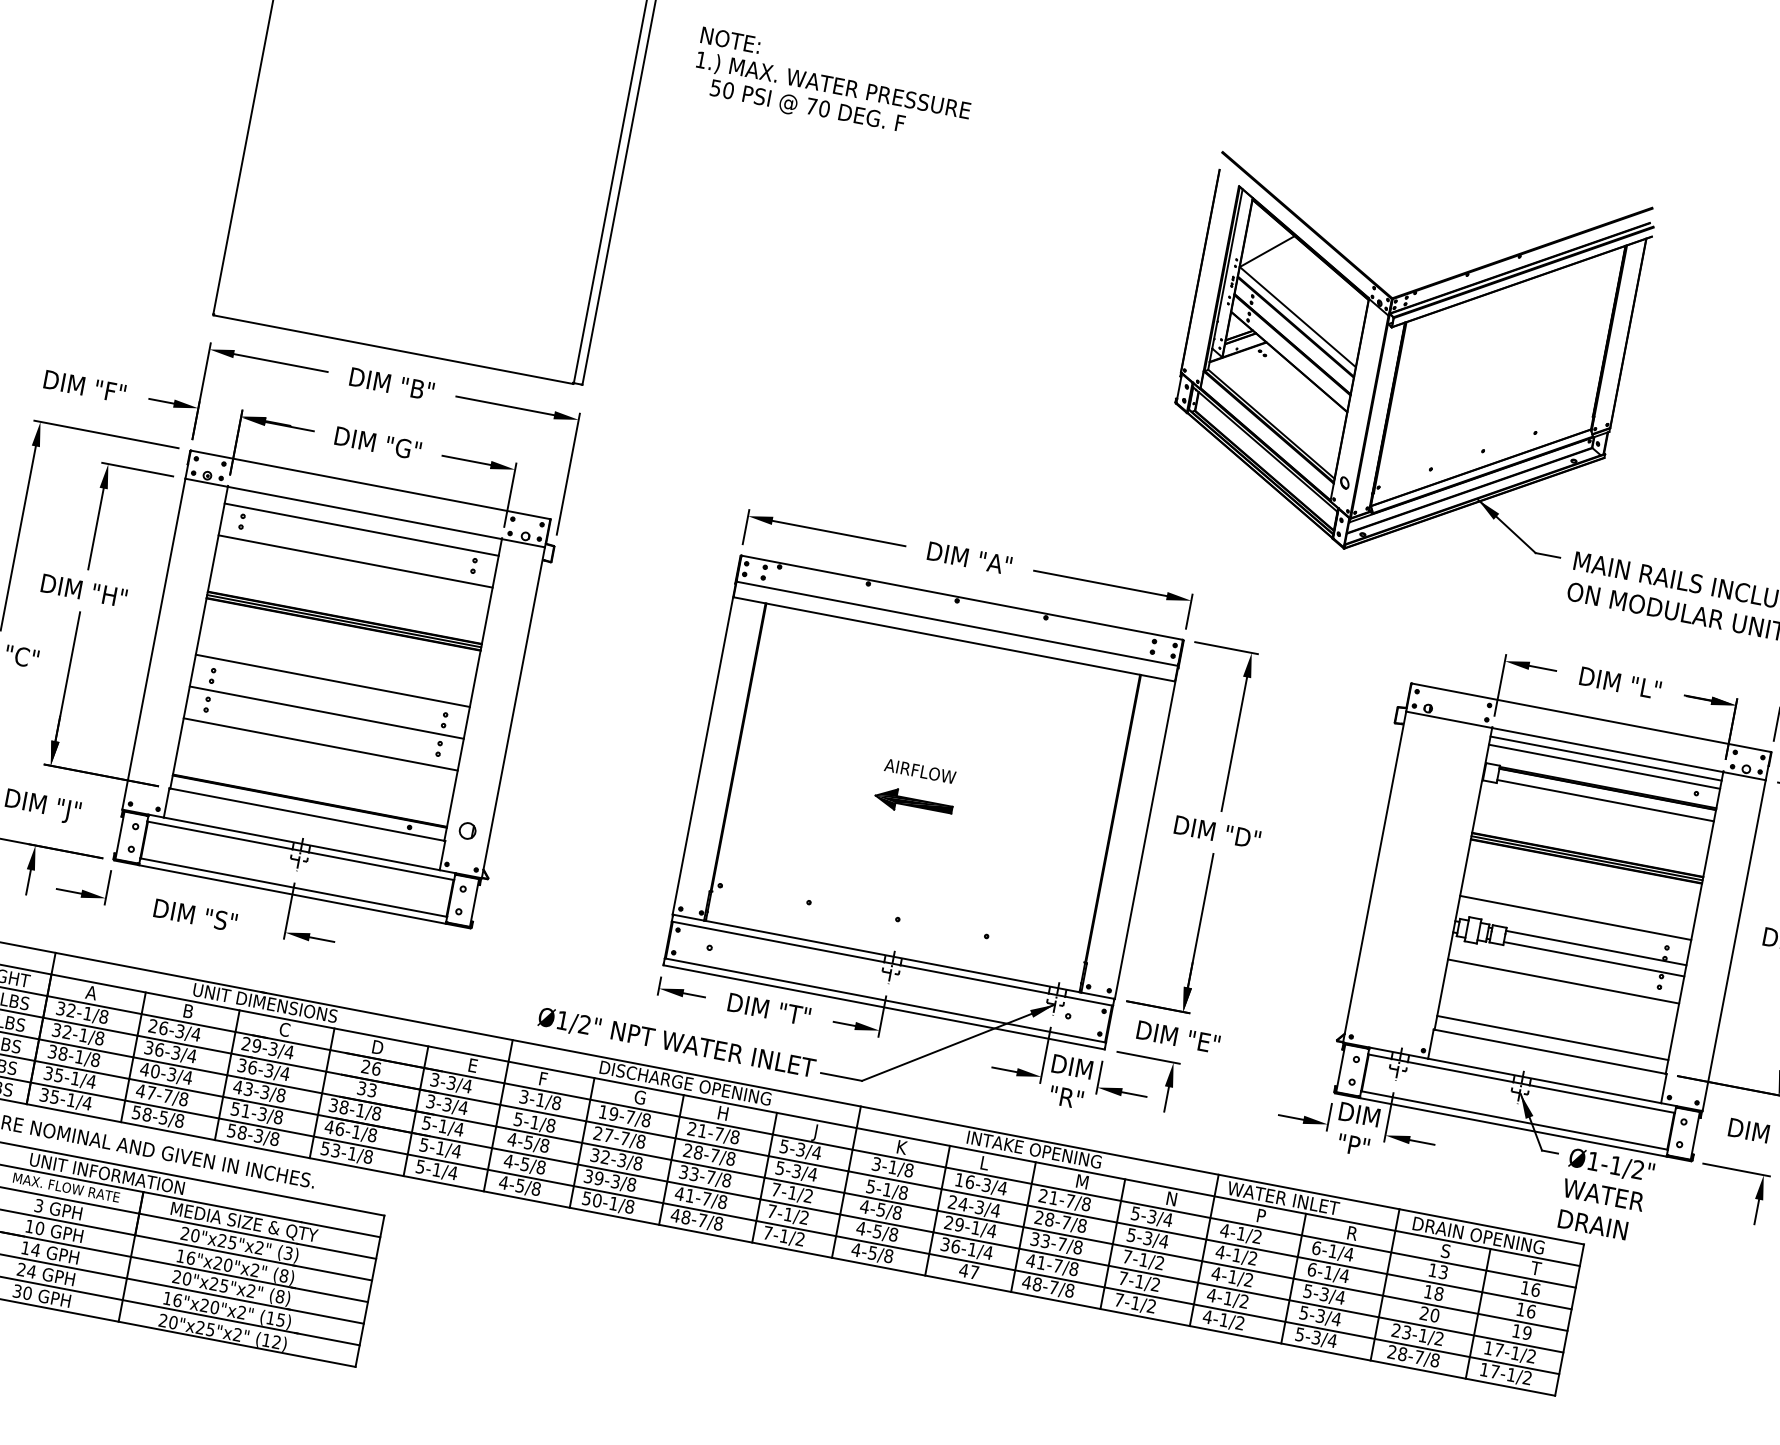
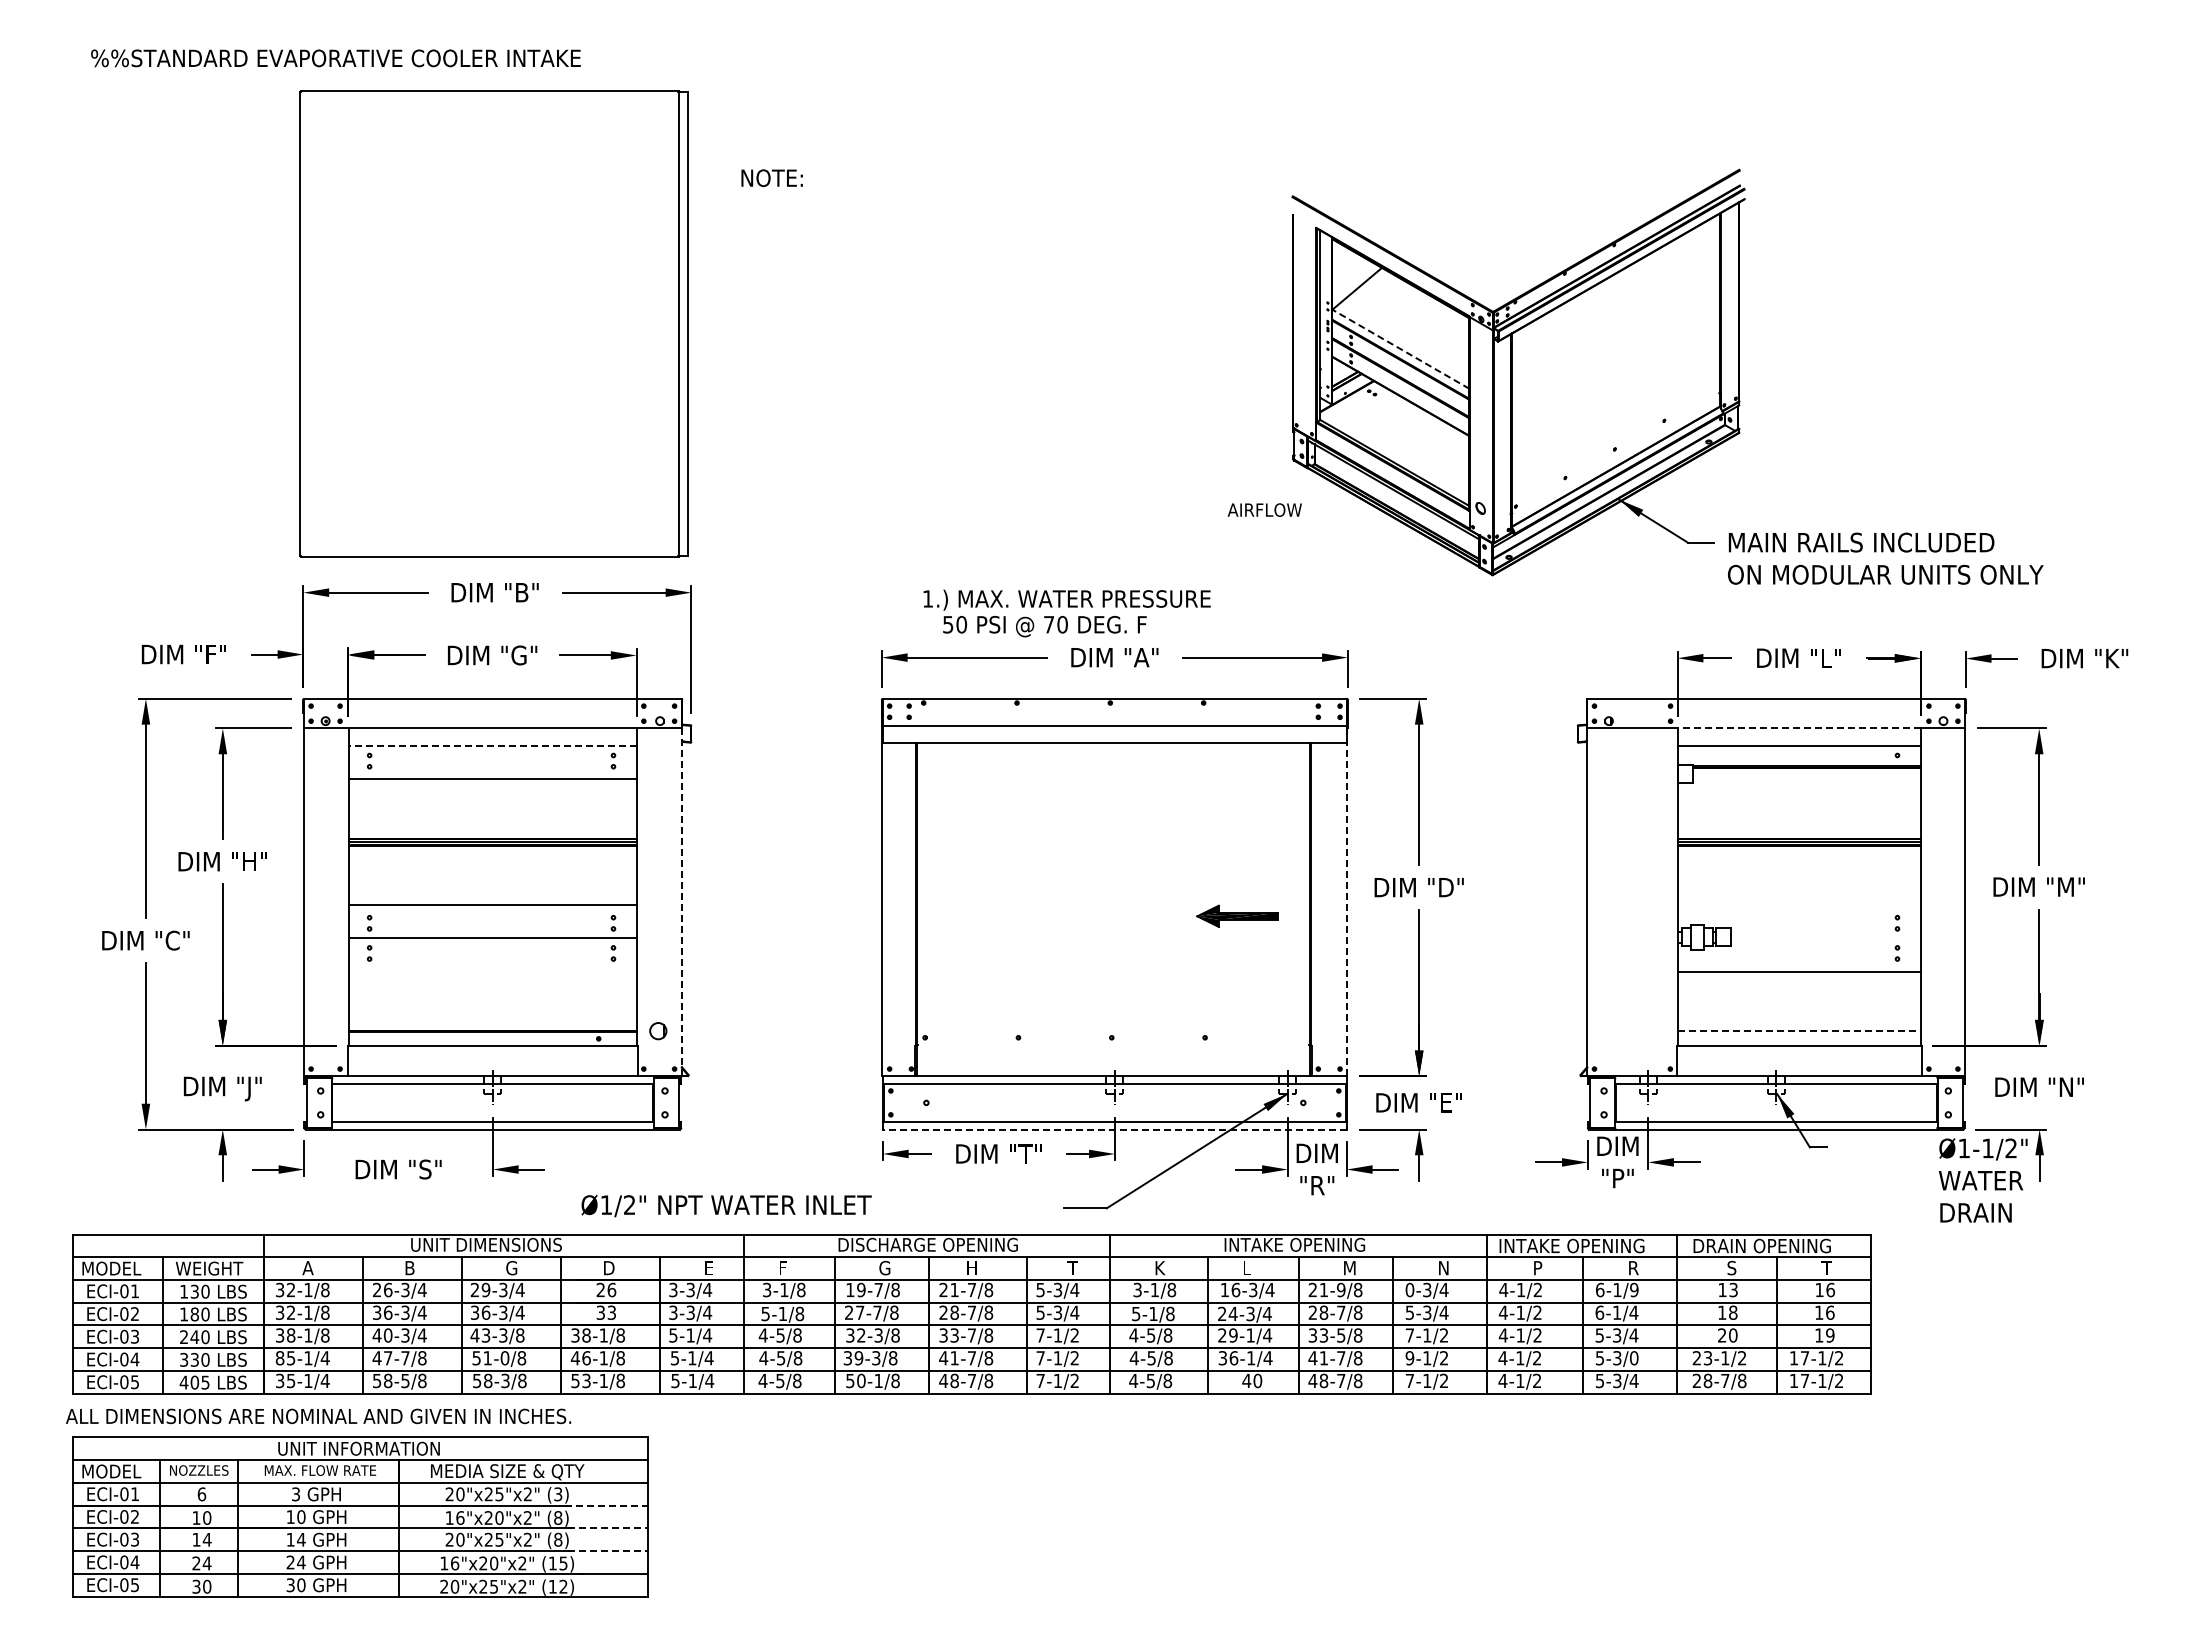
text: (830, 98) -> (1066, 613), moved
line: (1297, 317) -> (1400, 349), solid -> dashed
line: (361, 530) -> (492, 746), solid -> dashed
line: (513, 712) -> (681, 902), solid -> dashed
line: (320, 744) -> (492, 971), removed
line: (1607, 749) -> (1798, 728), solid -> dashed
line: (1605, 758) -> (1798, 737), removed
text: (920, 770) -> (1264, 509), moved
line: (1605, 800) -> (1806, 780), removed
part: (914, 802) -> (1237, 915), moved
line: (1146, 833) -> (1347, 902), solid -> dashed
line: (1575, 917) -> (1798, 904), removed
line: (1596, 947) -> (1825, 931), removed
line: (1593, 959) -> (1825, 943), removed
line: (883, 1007) -> (1114, 1129), solid -> dashed
text: (287, 1029) -> (514, 1267), C -> G
line: (1553, 1038) -> (1799, 1031), solid -> dashed
text: (676, 1042) -> (726, 1205), moved
text: (47, 1073) -> (279, 1358), 35-1/4 -> 85-1/4
text: (261, 1114) -> (504, 1358), 51-3/8 -> 51-0/8
text: (817, 1132) -> (1071, 1269), J -> T
text: (1606, 1195) -> (1983, 1180), moved
text: (1070, 1200) -> (1341, 1289), 21-7/8 -> 21-9/8
text: (1297, 1200) -> (1571, 1245), WATER INLET -> INTAKE OPENING
text: (1135, 1213) -> (1409, 1289), 5-3/4 -> 0-3/4
text: (1062, 1244) -> (1341, 1335), 33-7/8 -> 33-5/8
text: (1348, 1253) -> (1633, 1289), 6-1/4 -> 6-1/9
line: (333, 1272) -> (607, 1505), solid -> dashed
text: (974, 1272) -> (1257, 1380), 47 -> 40
text: (1122, 1278) -> (1409, 1358), 7-1/2 -> 9-1/2
line: (330, 1295) -> (608, 1528), solid -> dashed
line: (325, 1316) -> (608, 1551), solid -> dashed
text: (1335, 1319) -> (1633, 1358), 5-3/4 -> 5-3/0

